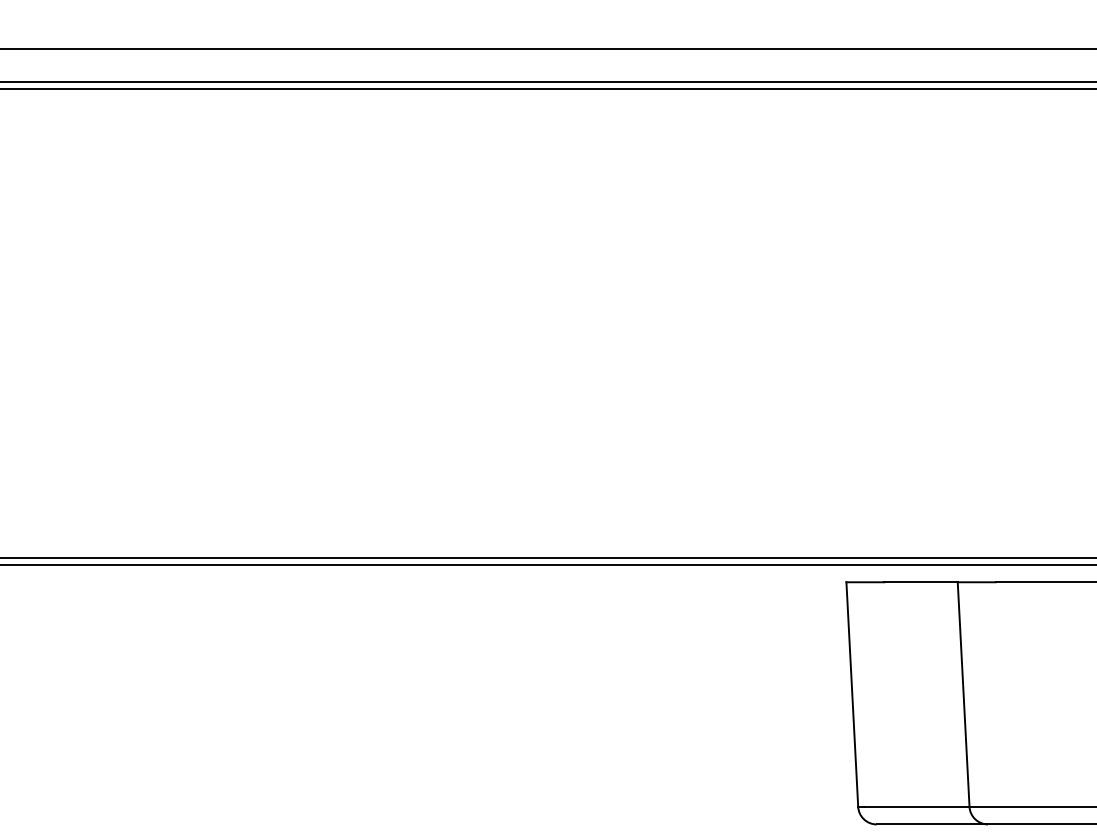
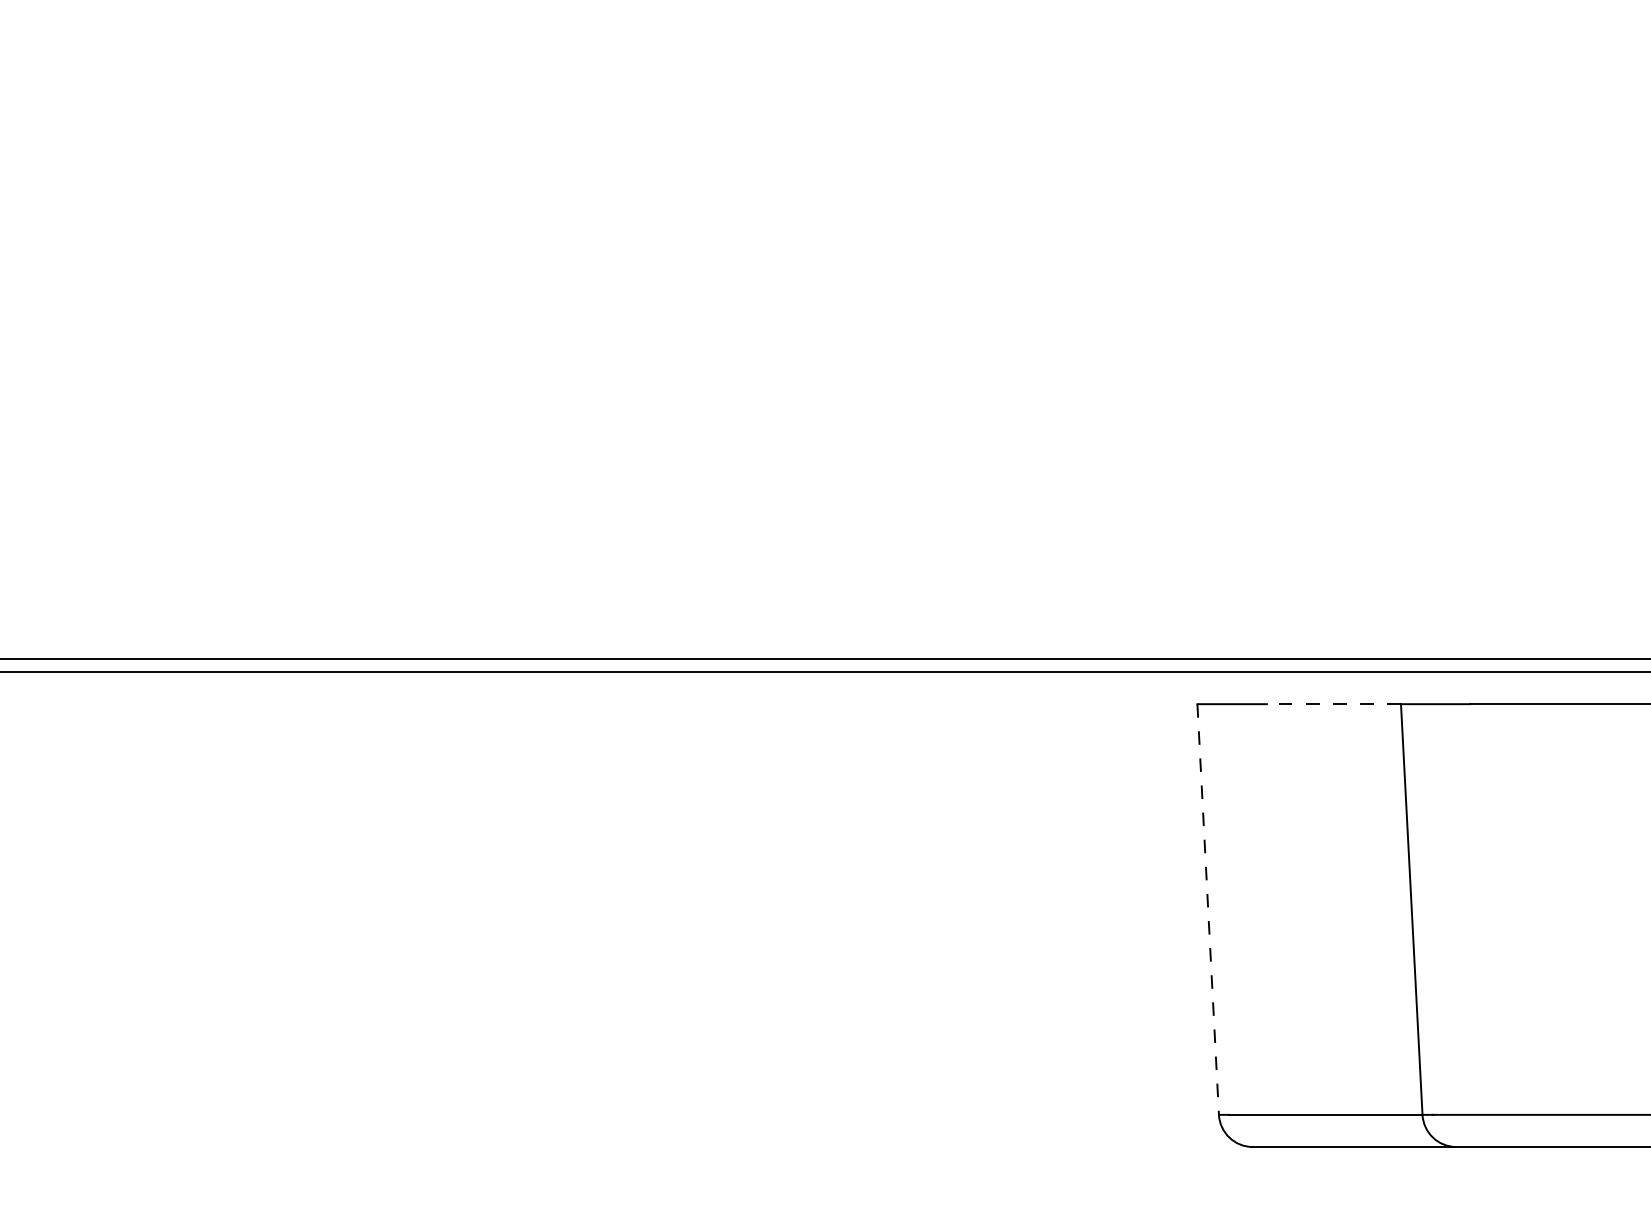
line: (921, 582) -> (1334, 704), solid -> dashed
line: (852, 695) -> (1208, 911), solid -> dashed

